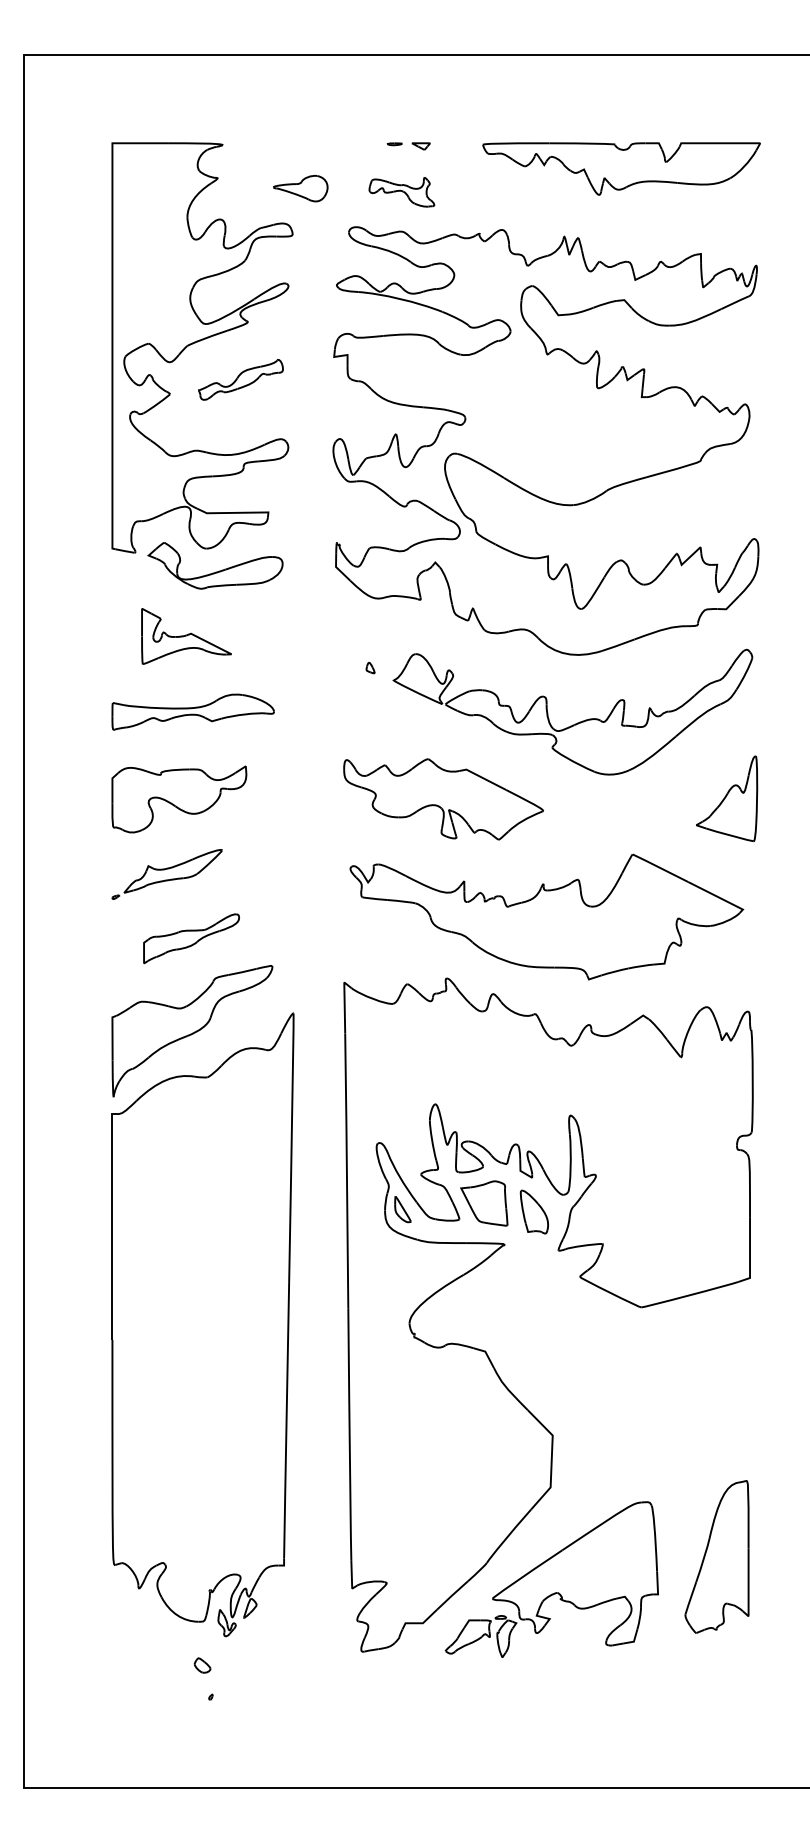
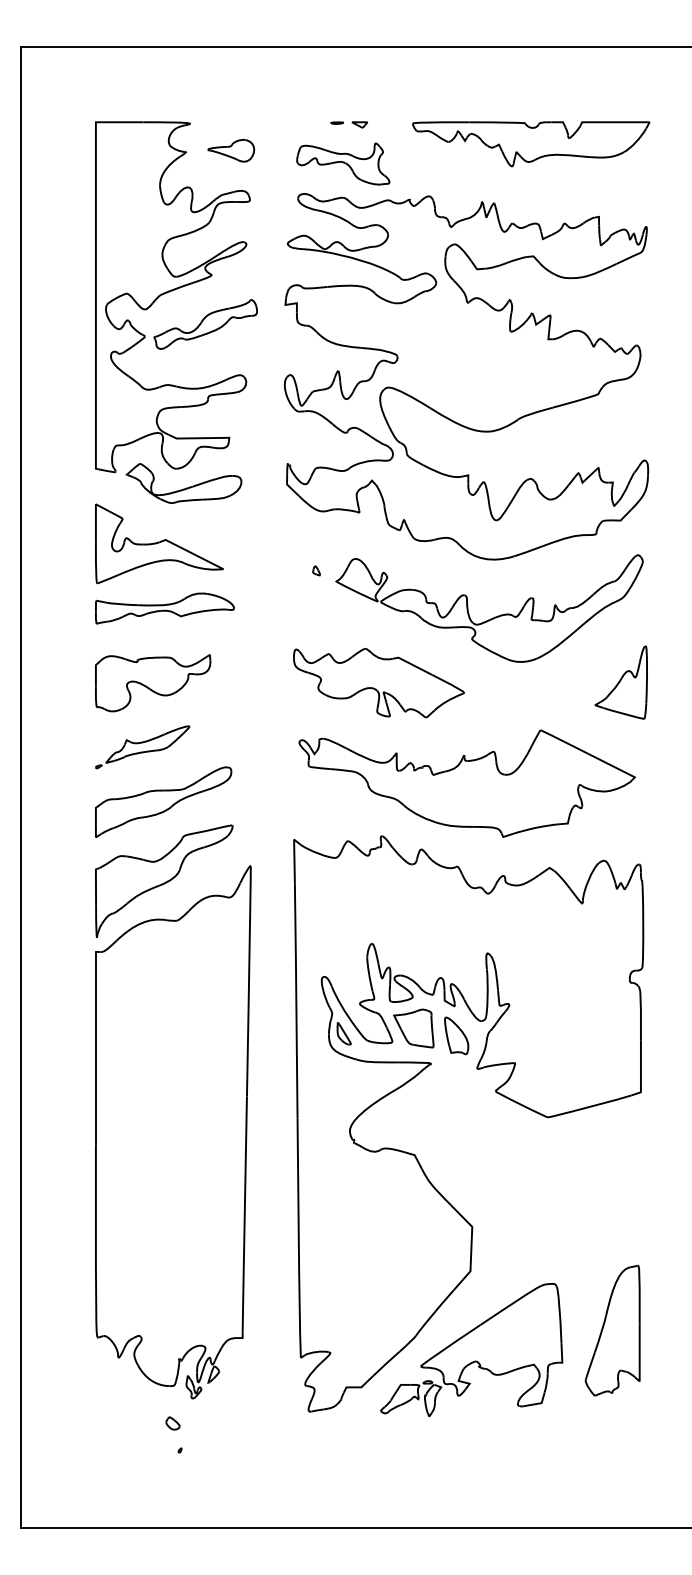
part: (300, 188) -> (231, 150), moved
part: (401, 192) -> (343, 164), size x1.67
part: (240, 379) -> (205, 324), size x1.43
part: (186, 636) -> (159, 543), size x1.67
part: (191, 938) -> (163, 802), size x1.67

